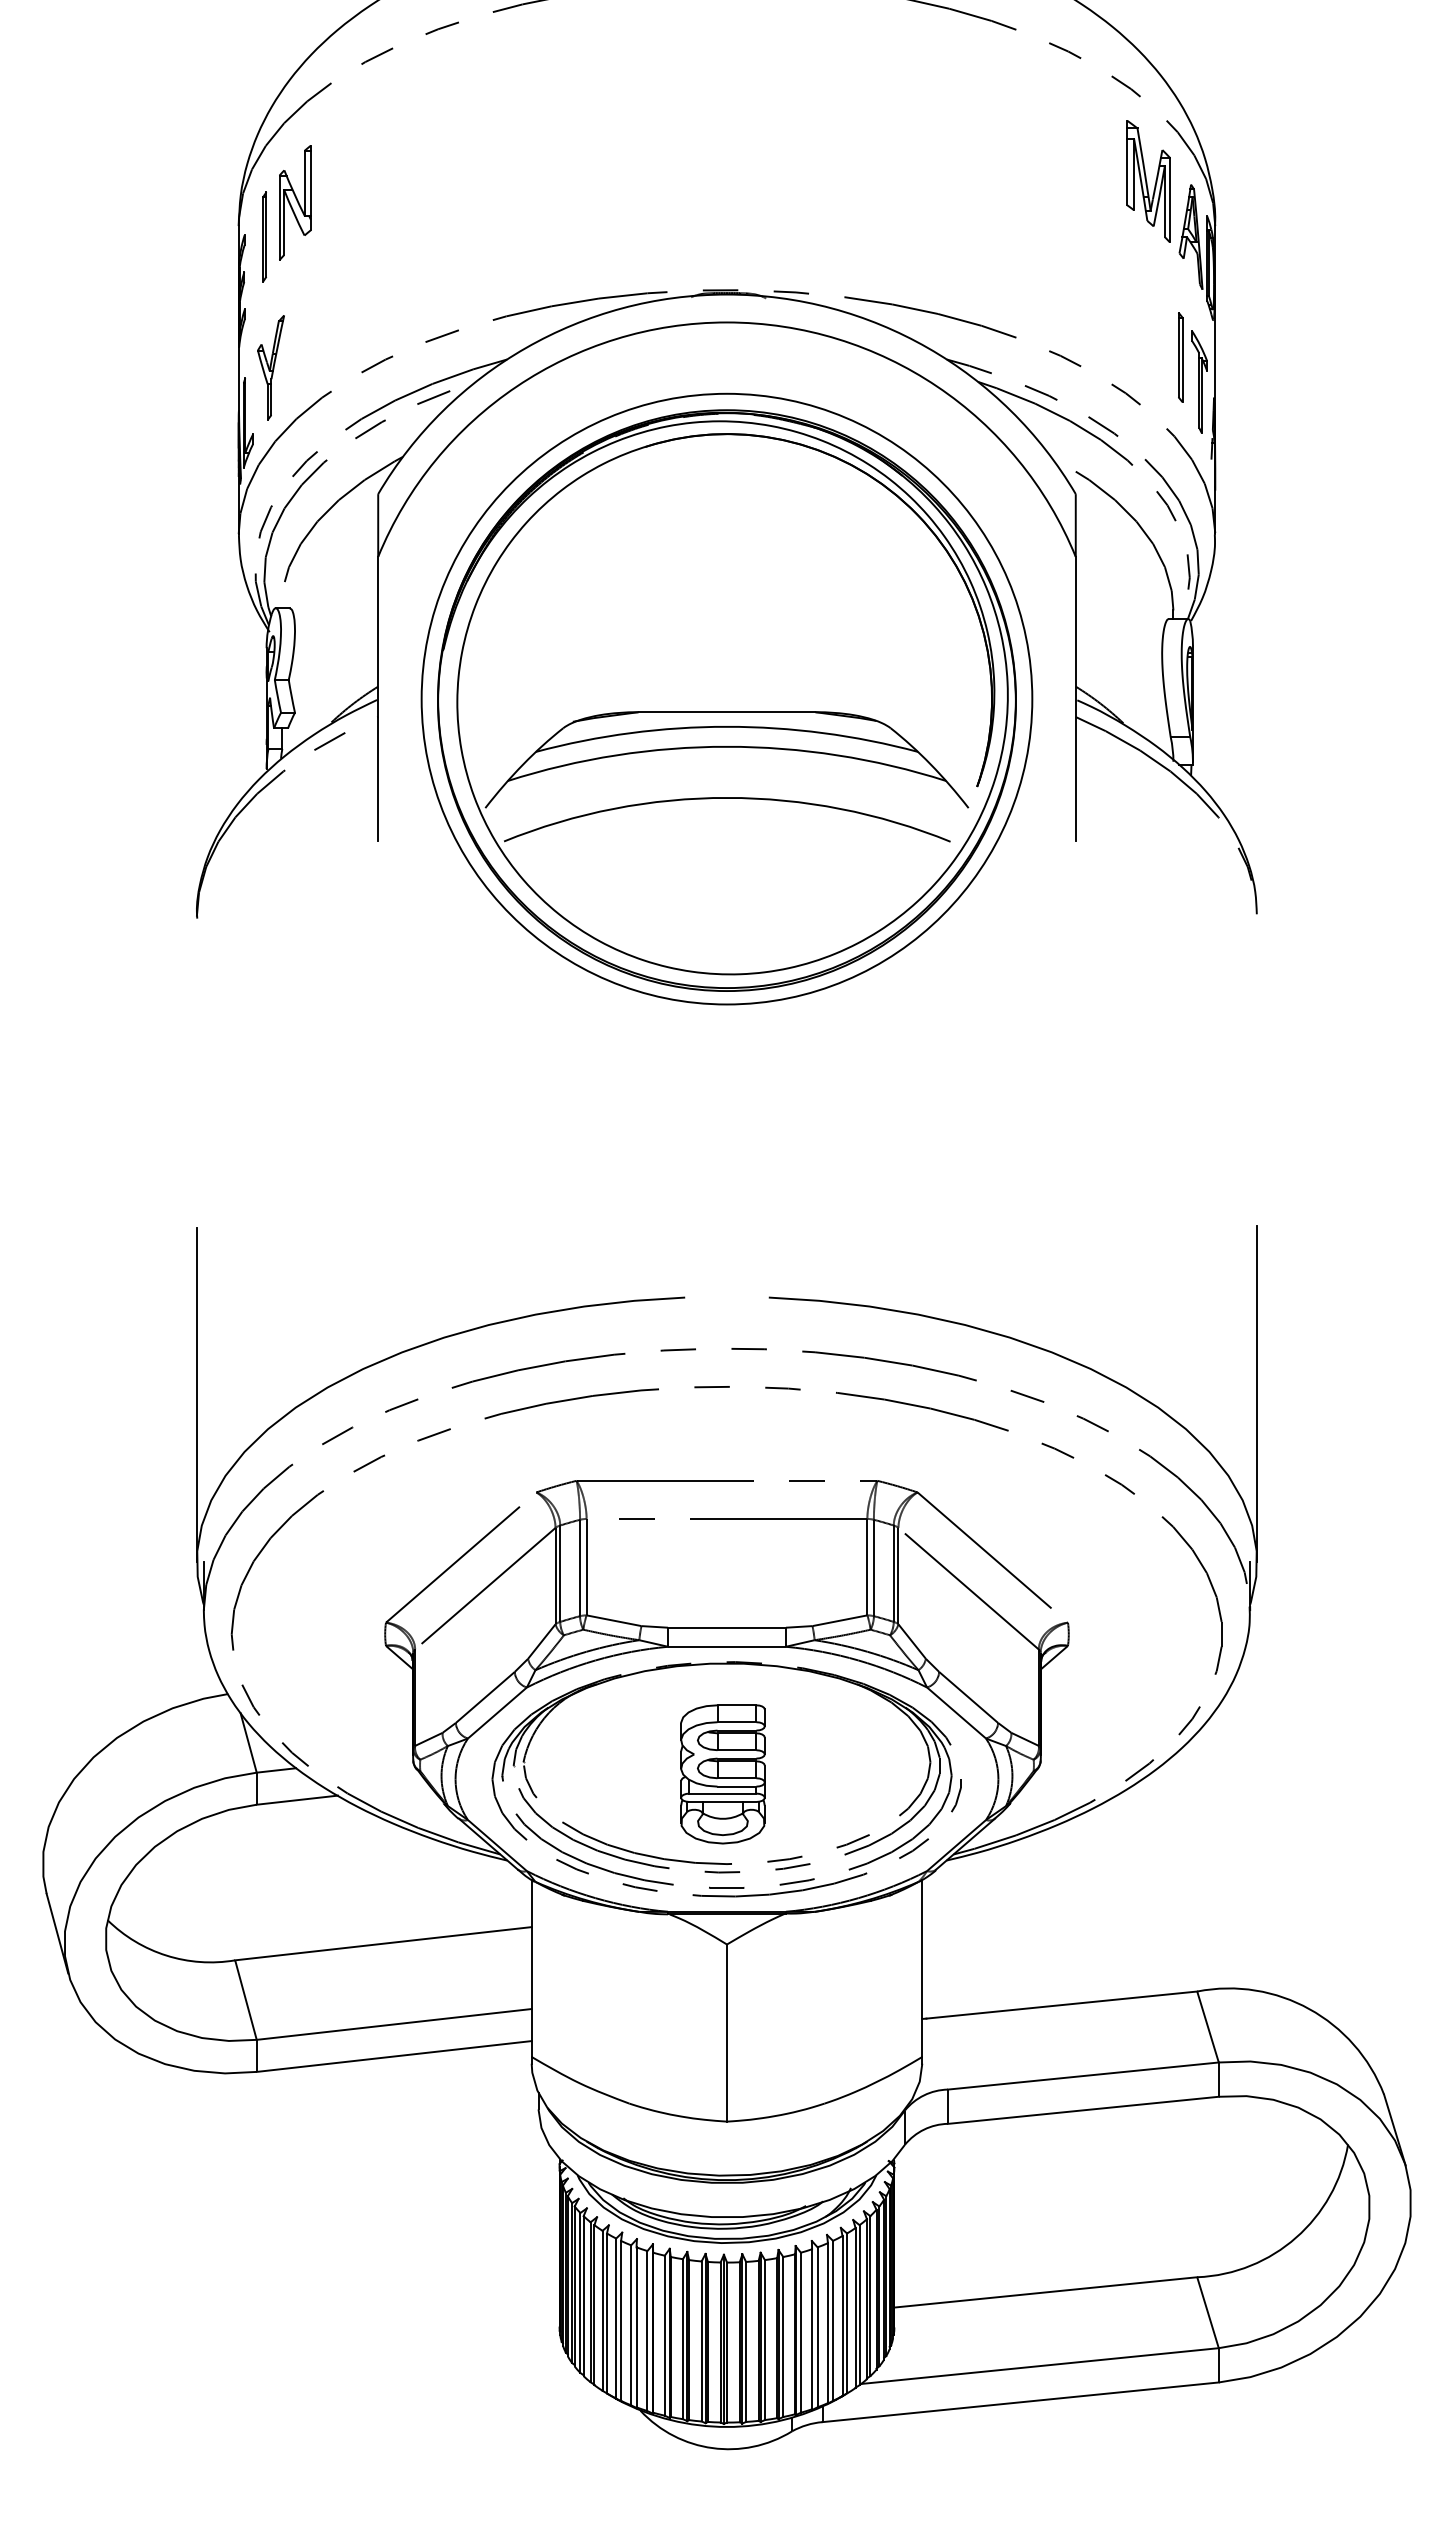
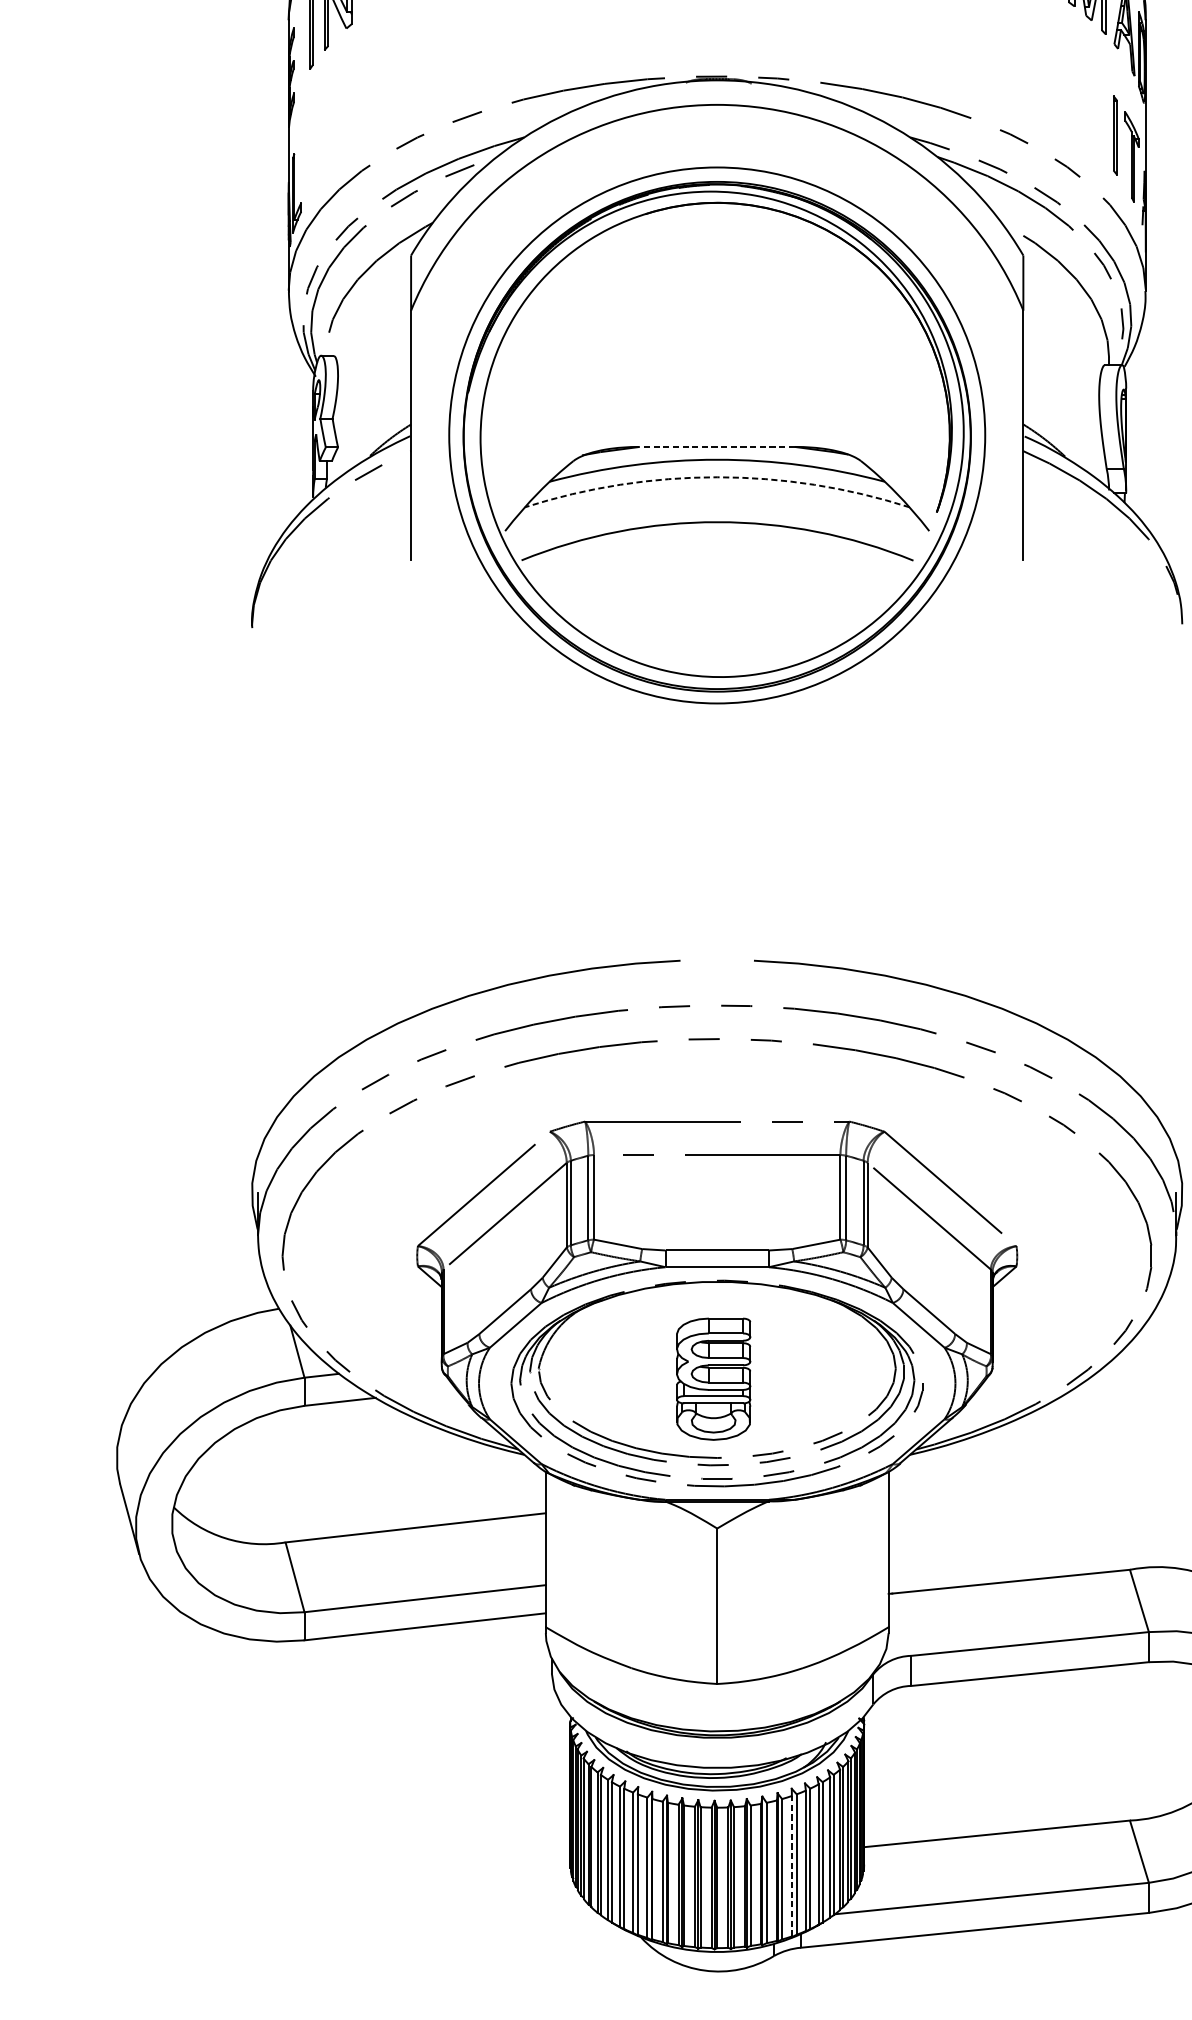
part: (270, 367) -> (316, 144), removed
line: (726, 712) -> (716, 447), solid -> dashed
arc: (726, 746) -> (716, 477), solid -> dashed
line: (1257, 1393) -> (1182, 1044), removed
line: (196, 1394) -> (251, 1045), removed
line: (812, 2329) -> (792, 1866), solid -> dashed

